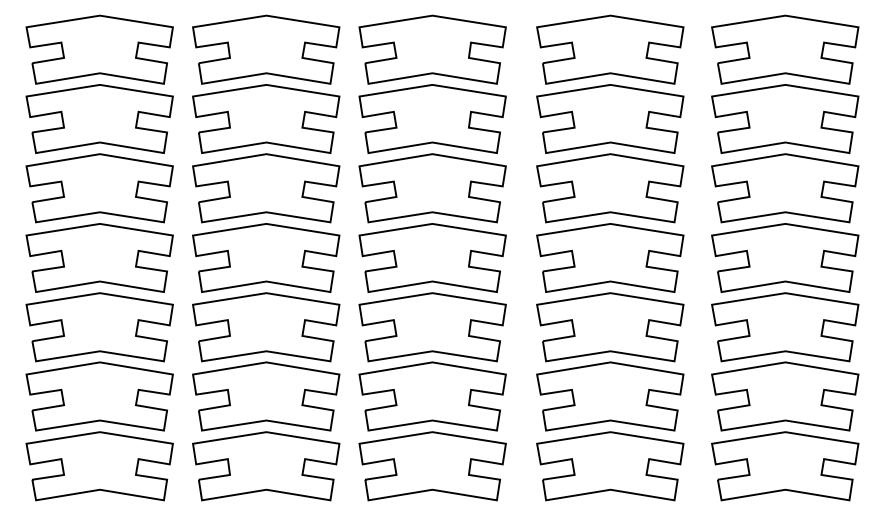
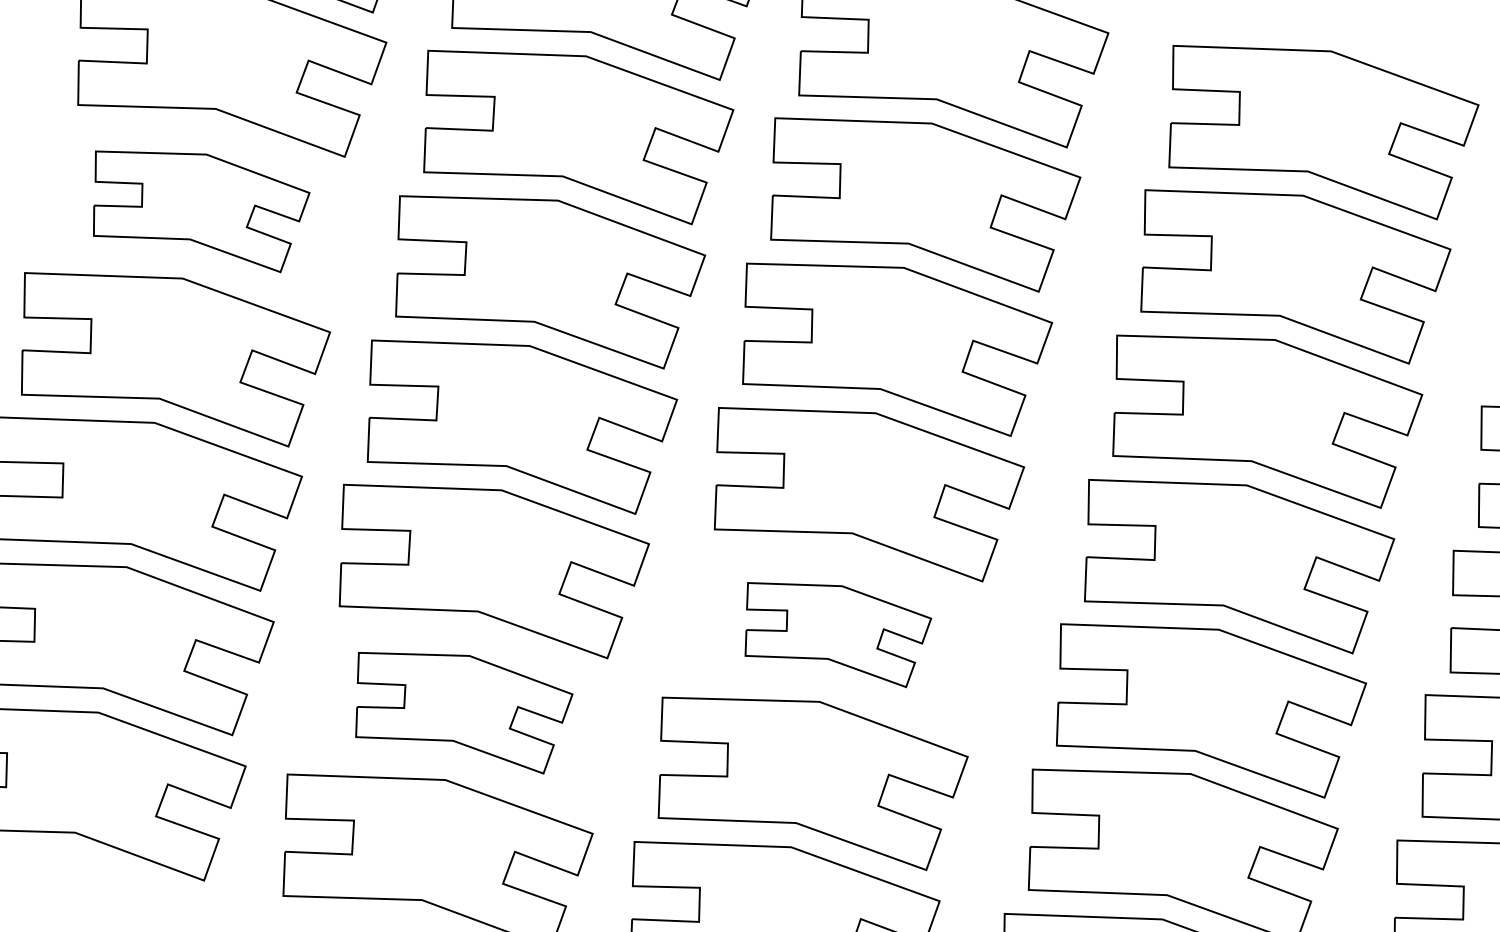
part: (99, 188) -> (196, 204), size x0.7
part: (432, 327) -> (833, 629), size x0.6
part: (266, 396) -> (459, 705), size x0.7

